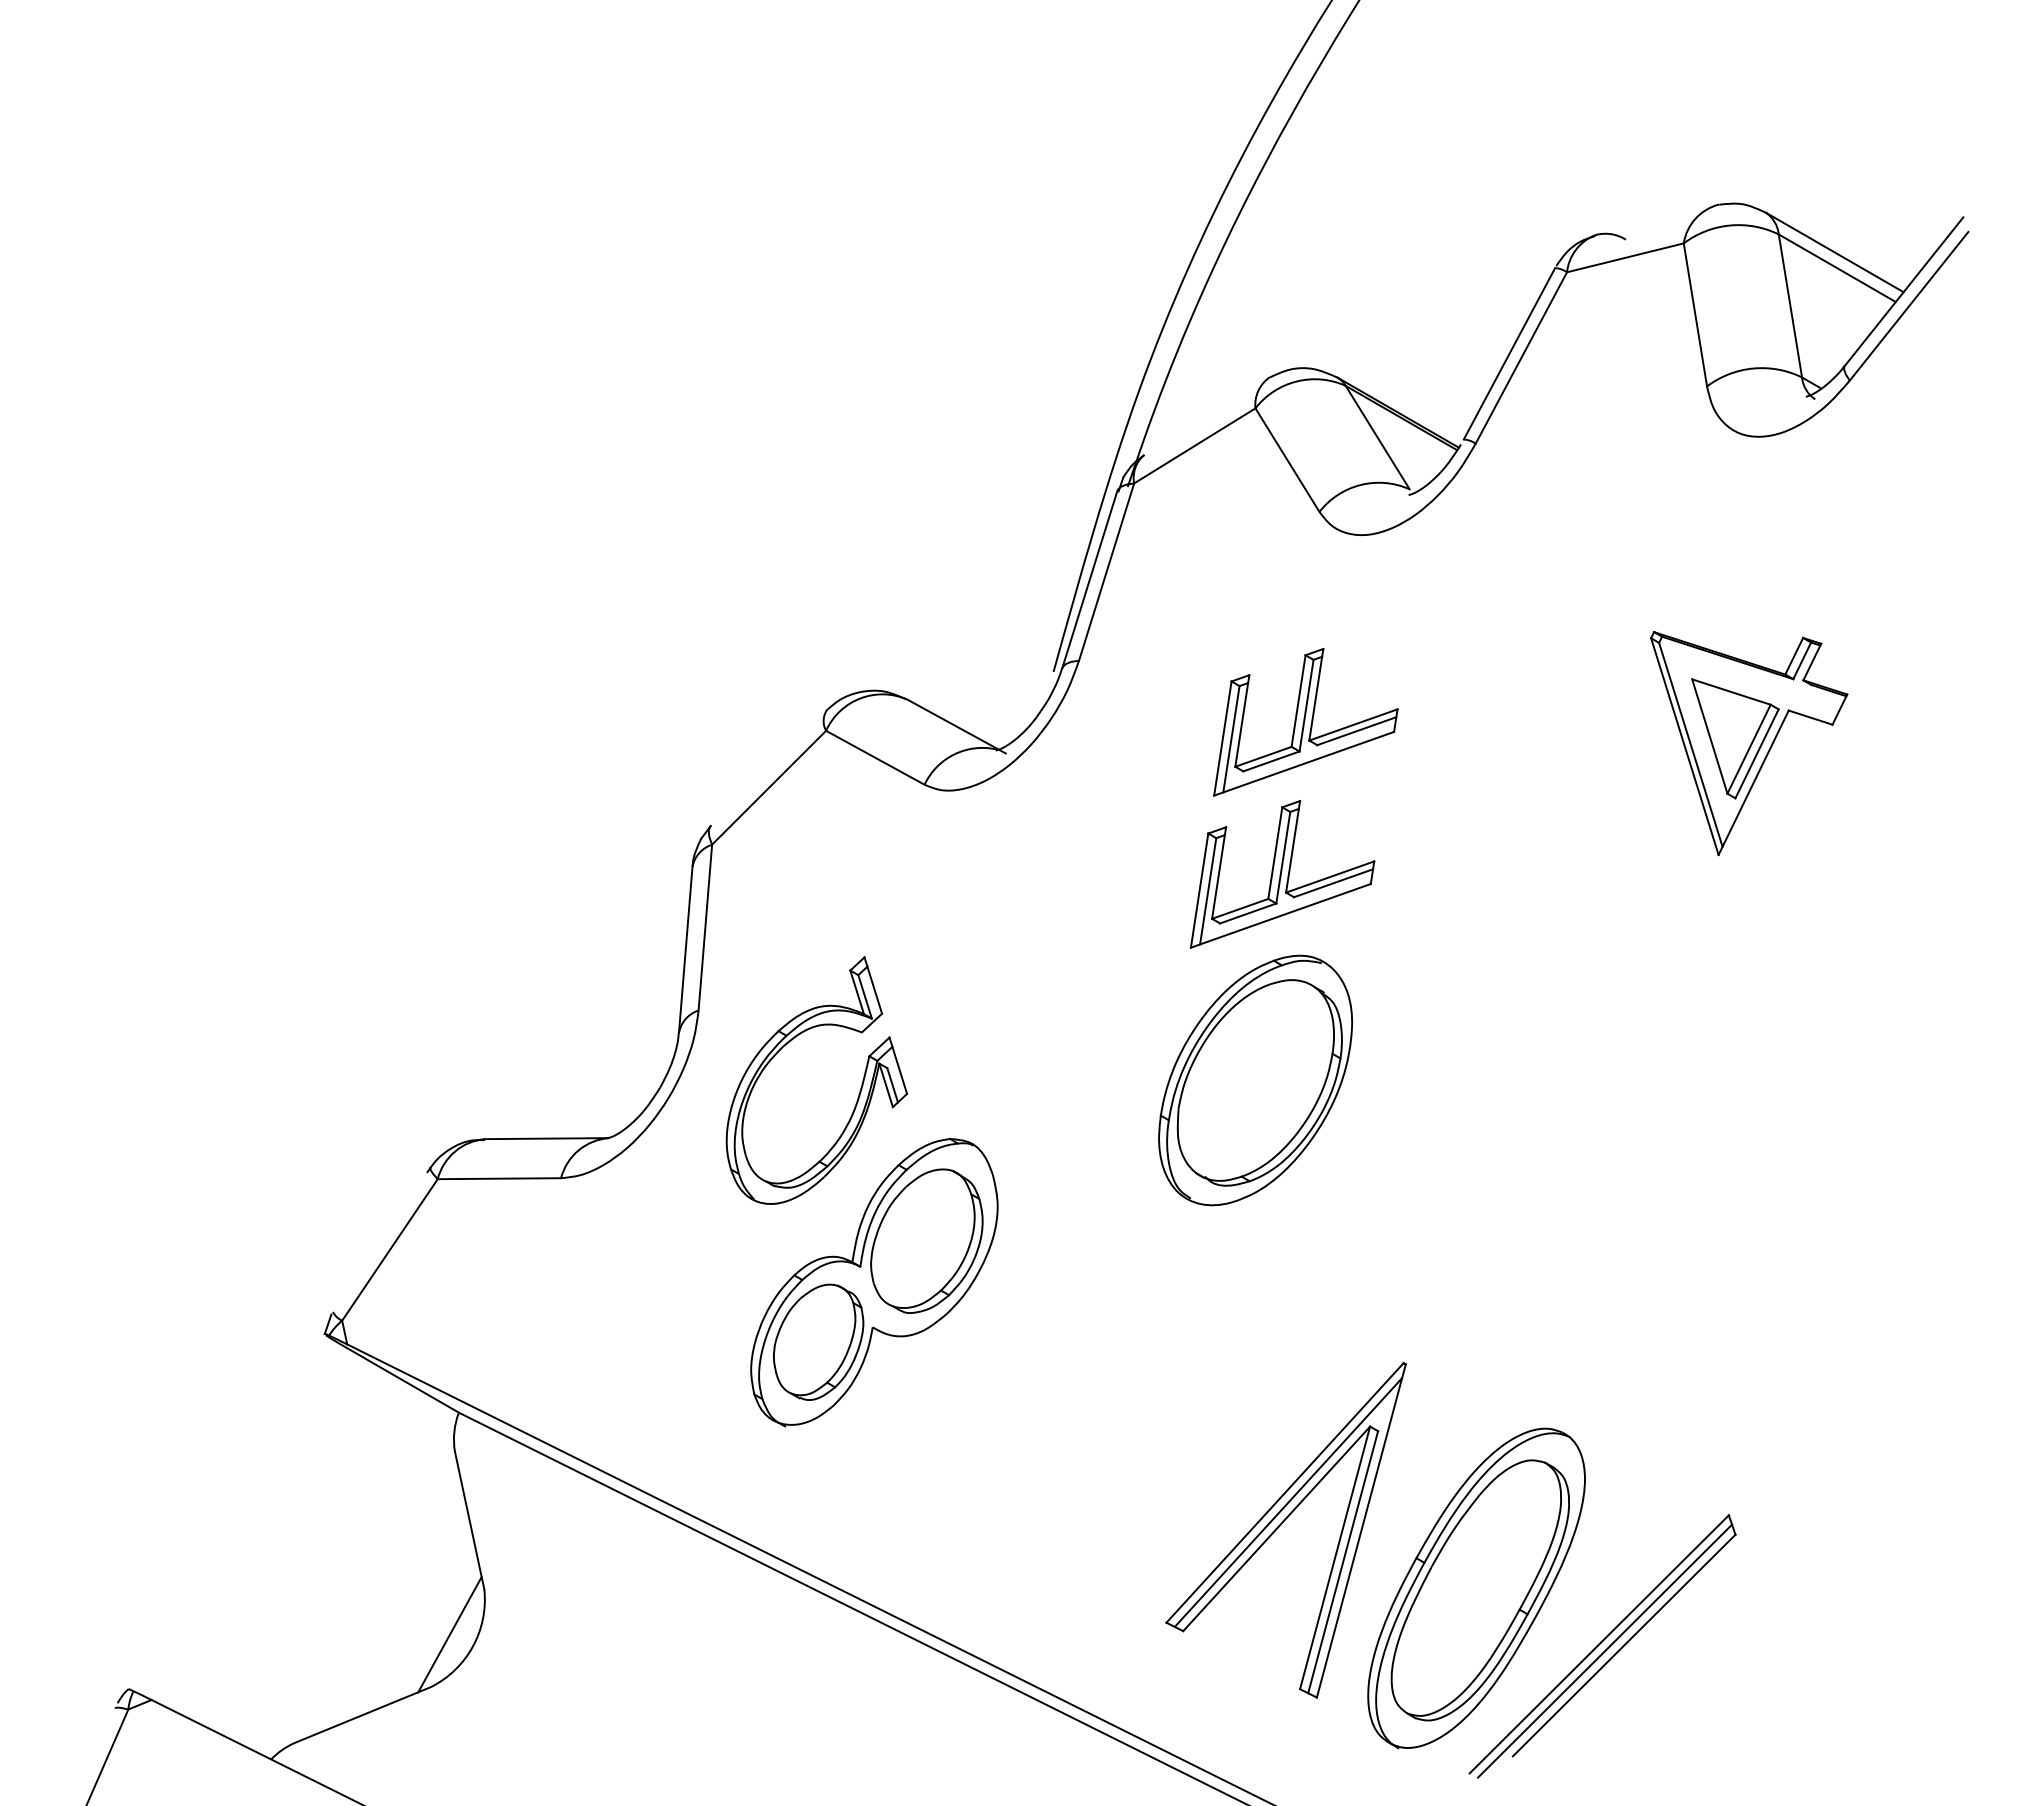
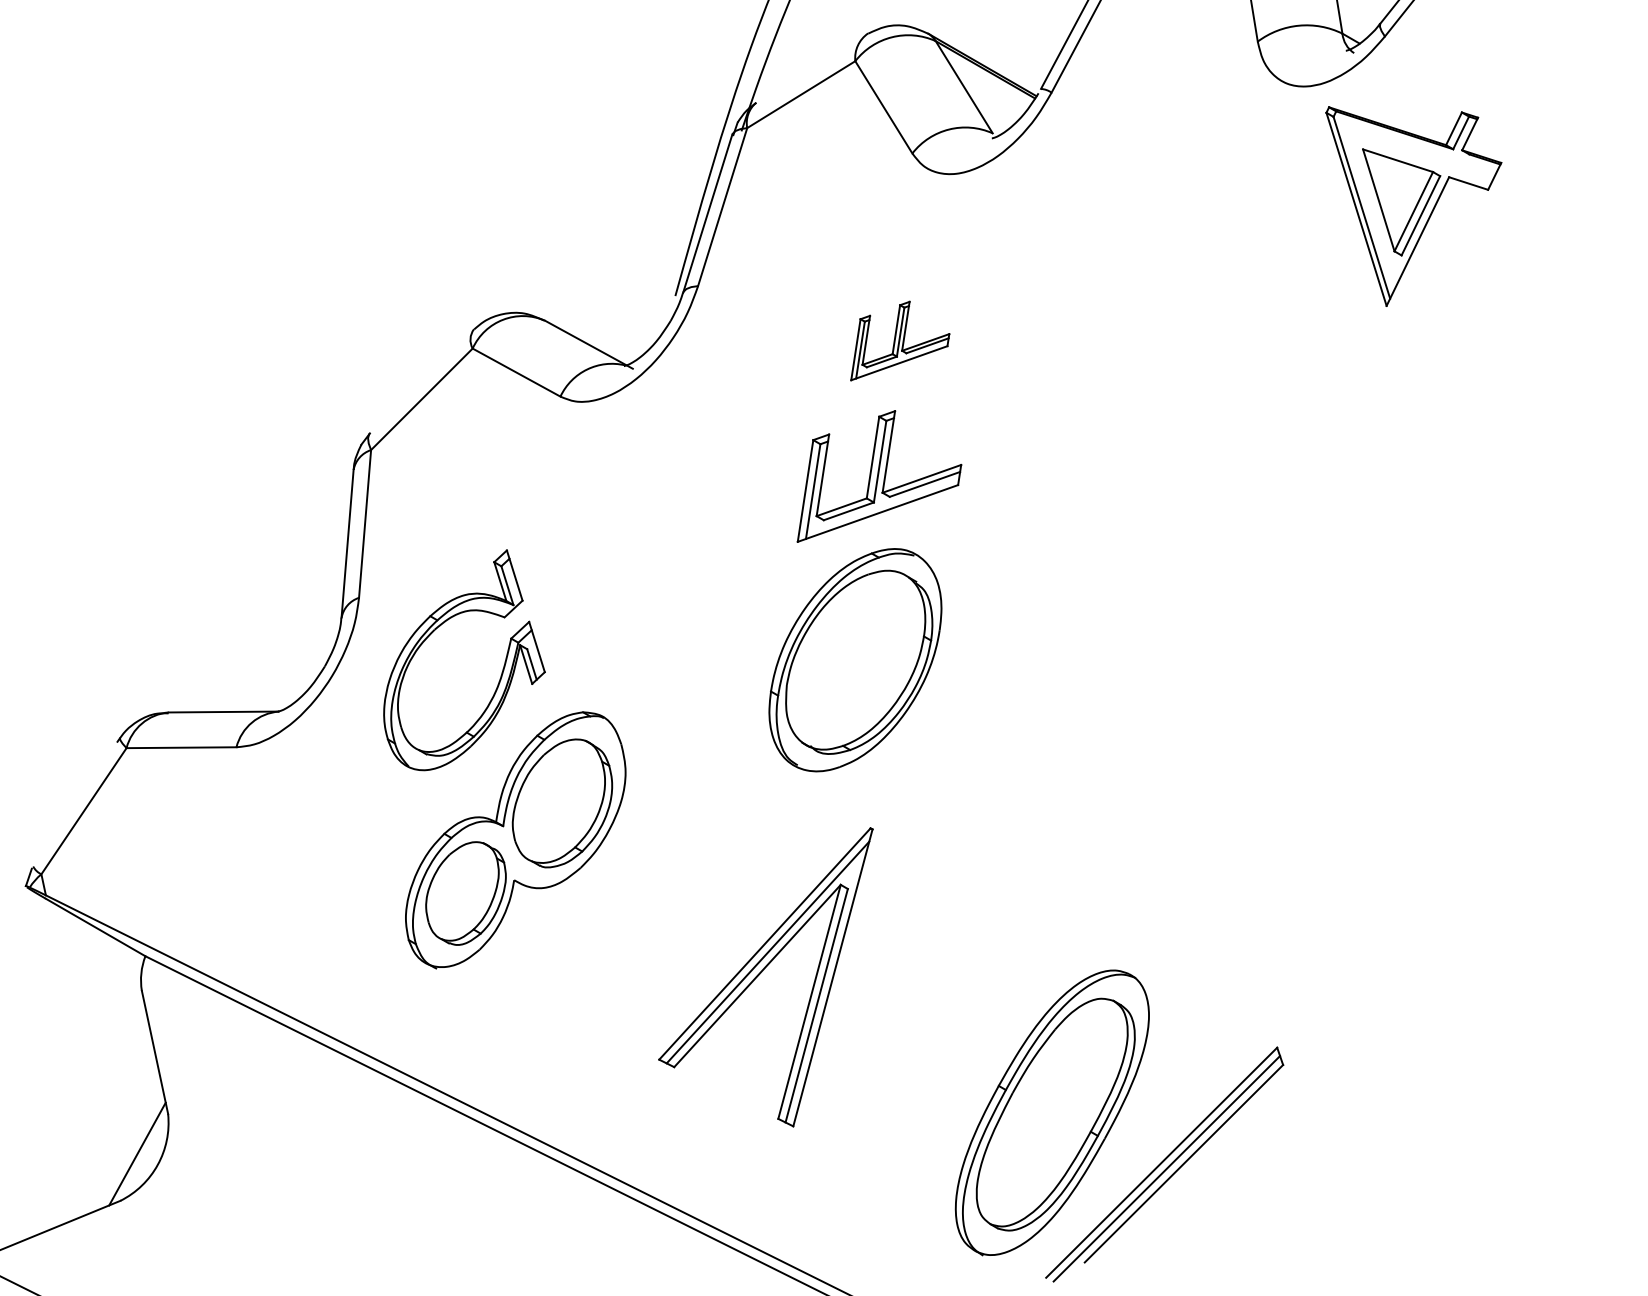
part: (1305, 722) -> (899, 341), size x0.6
part: (1749, 743) -> (1414, 206), moved
part: (1281, 1525) -> (761, 973), moved

